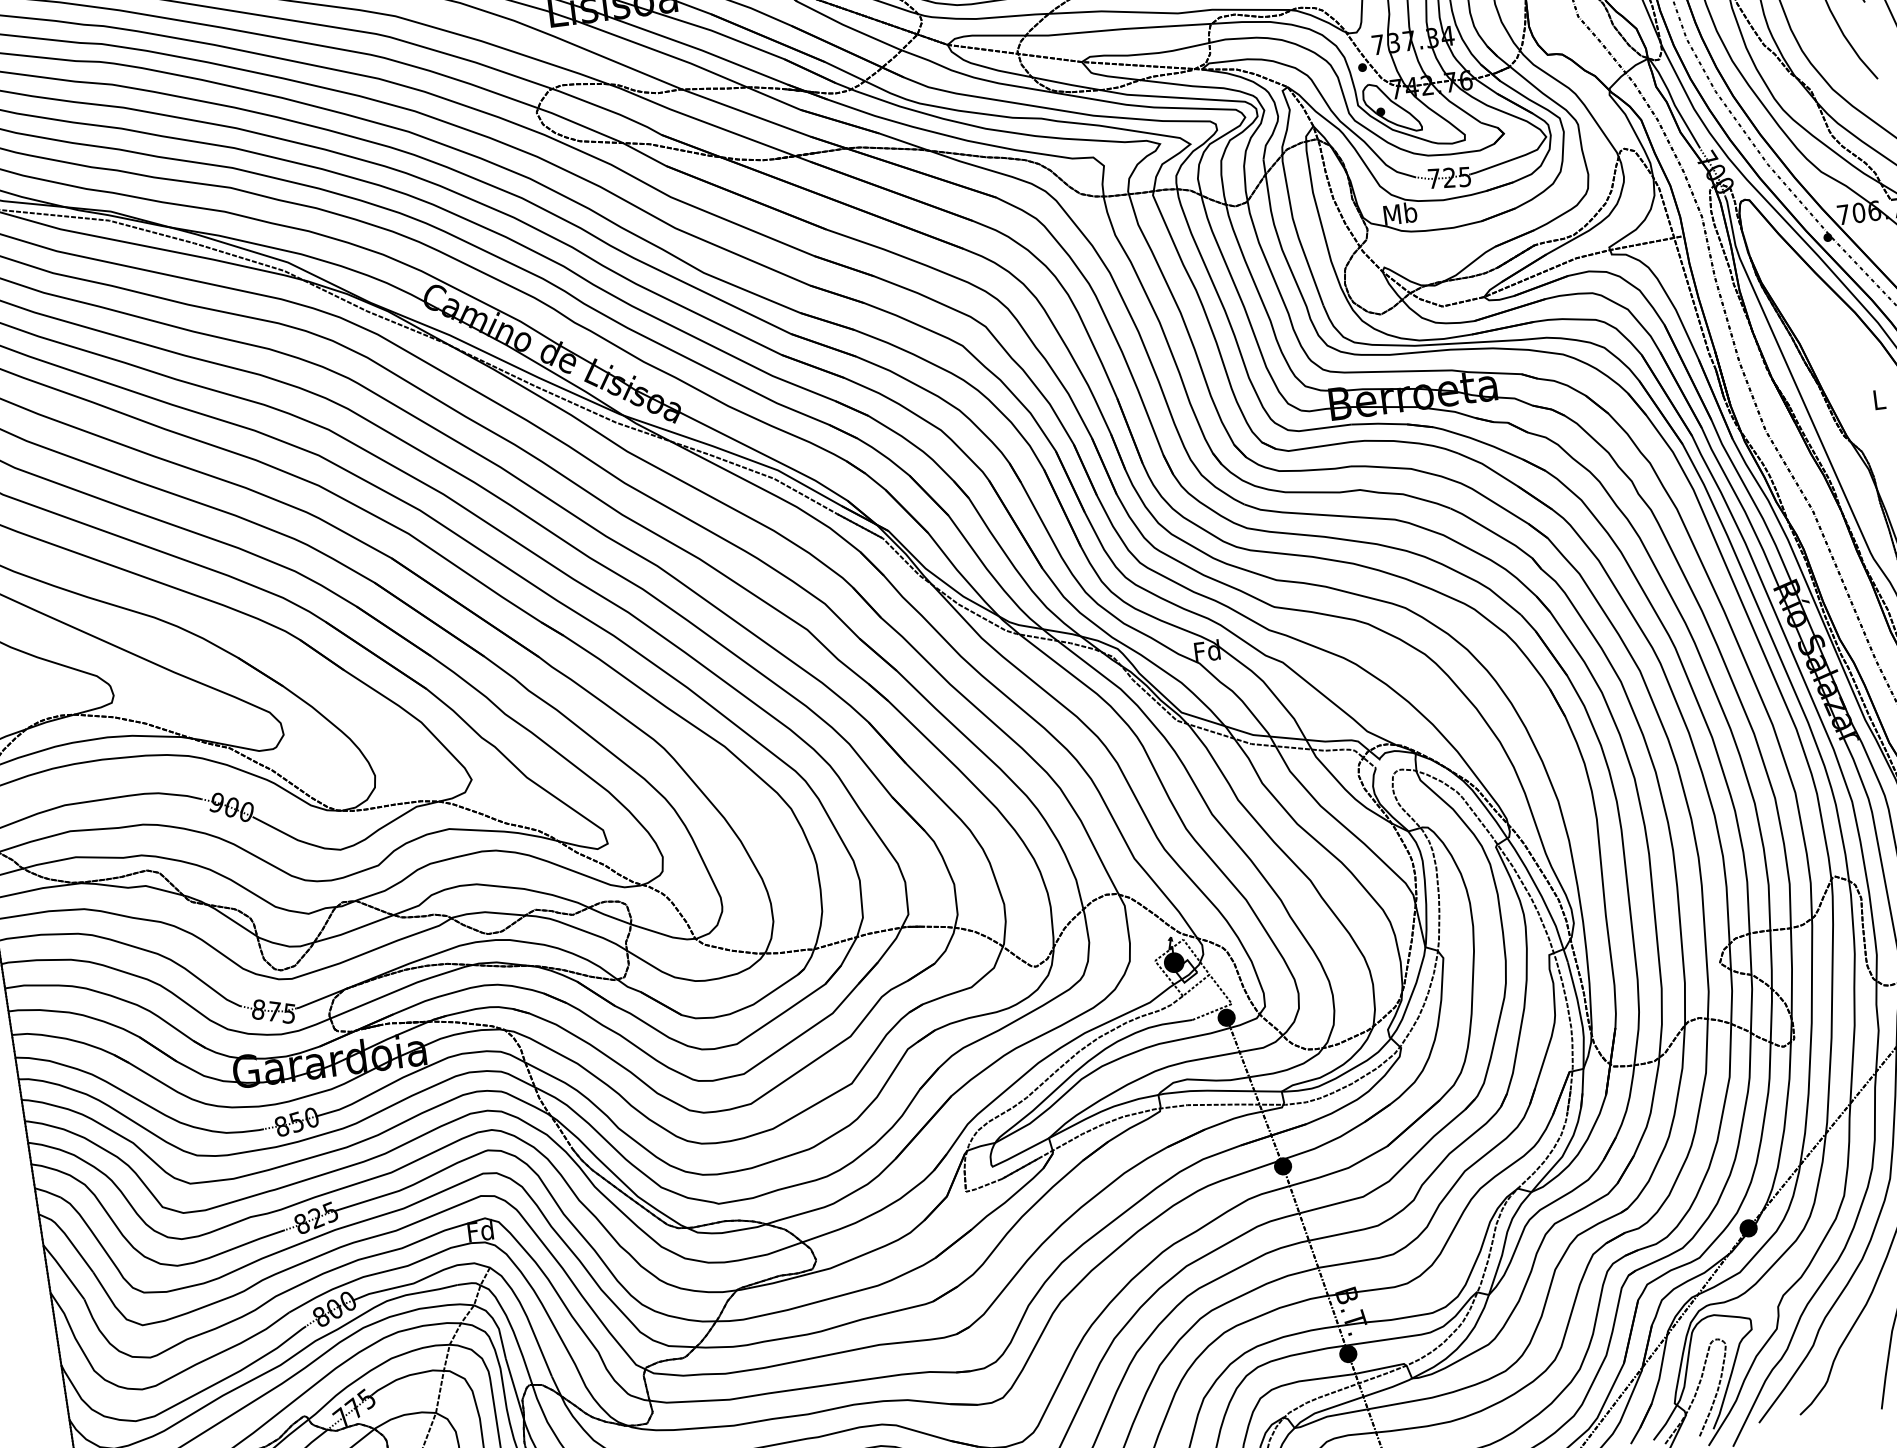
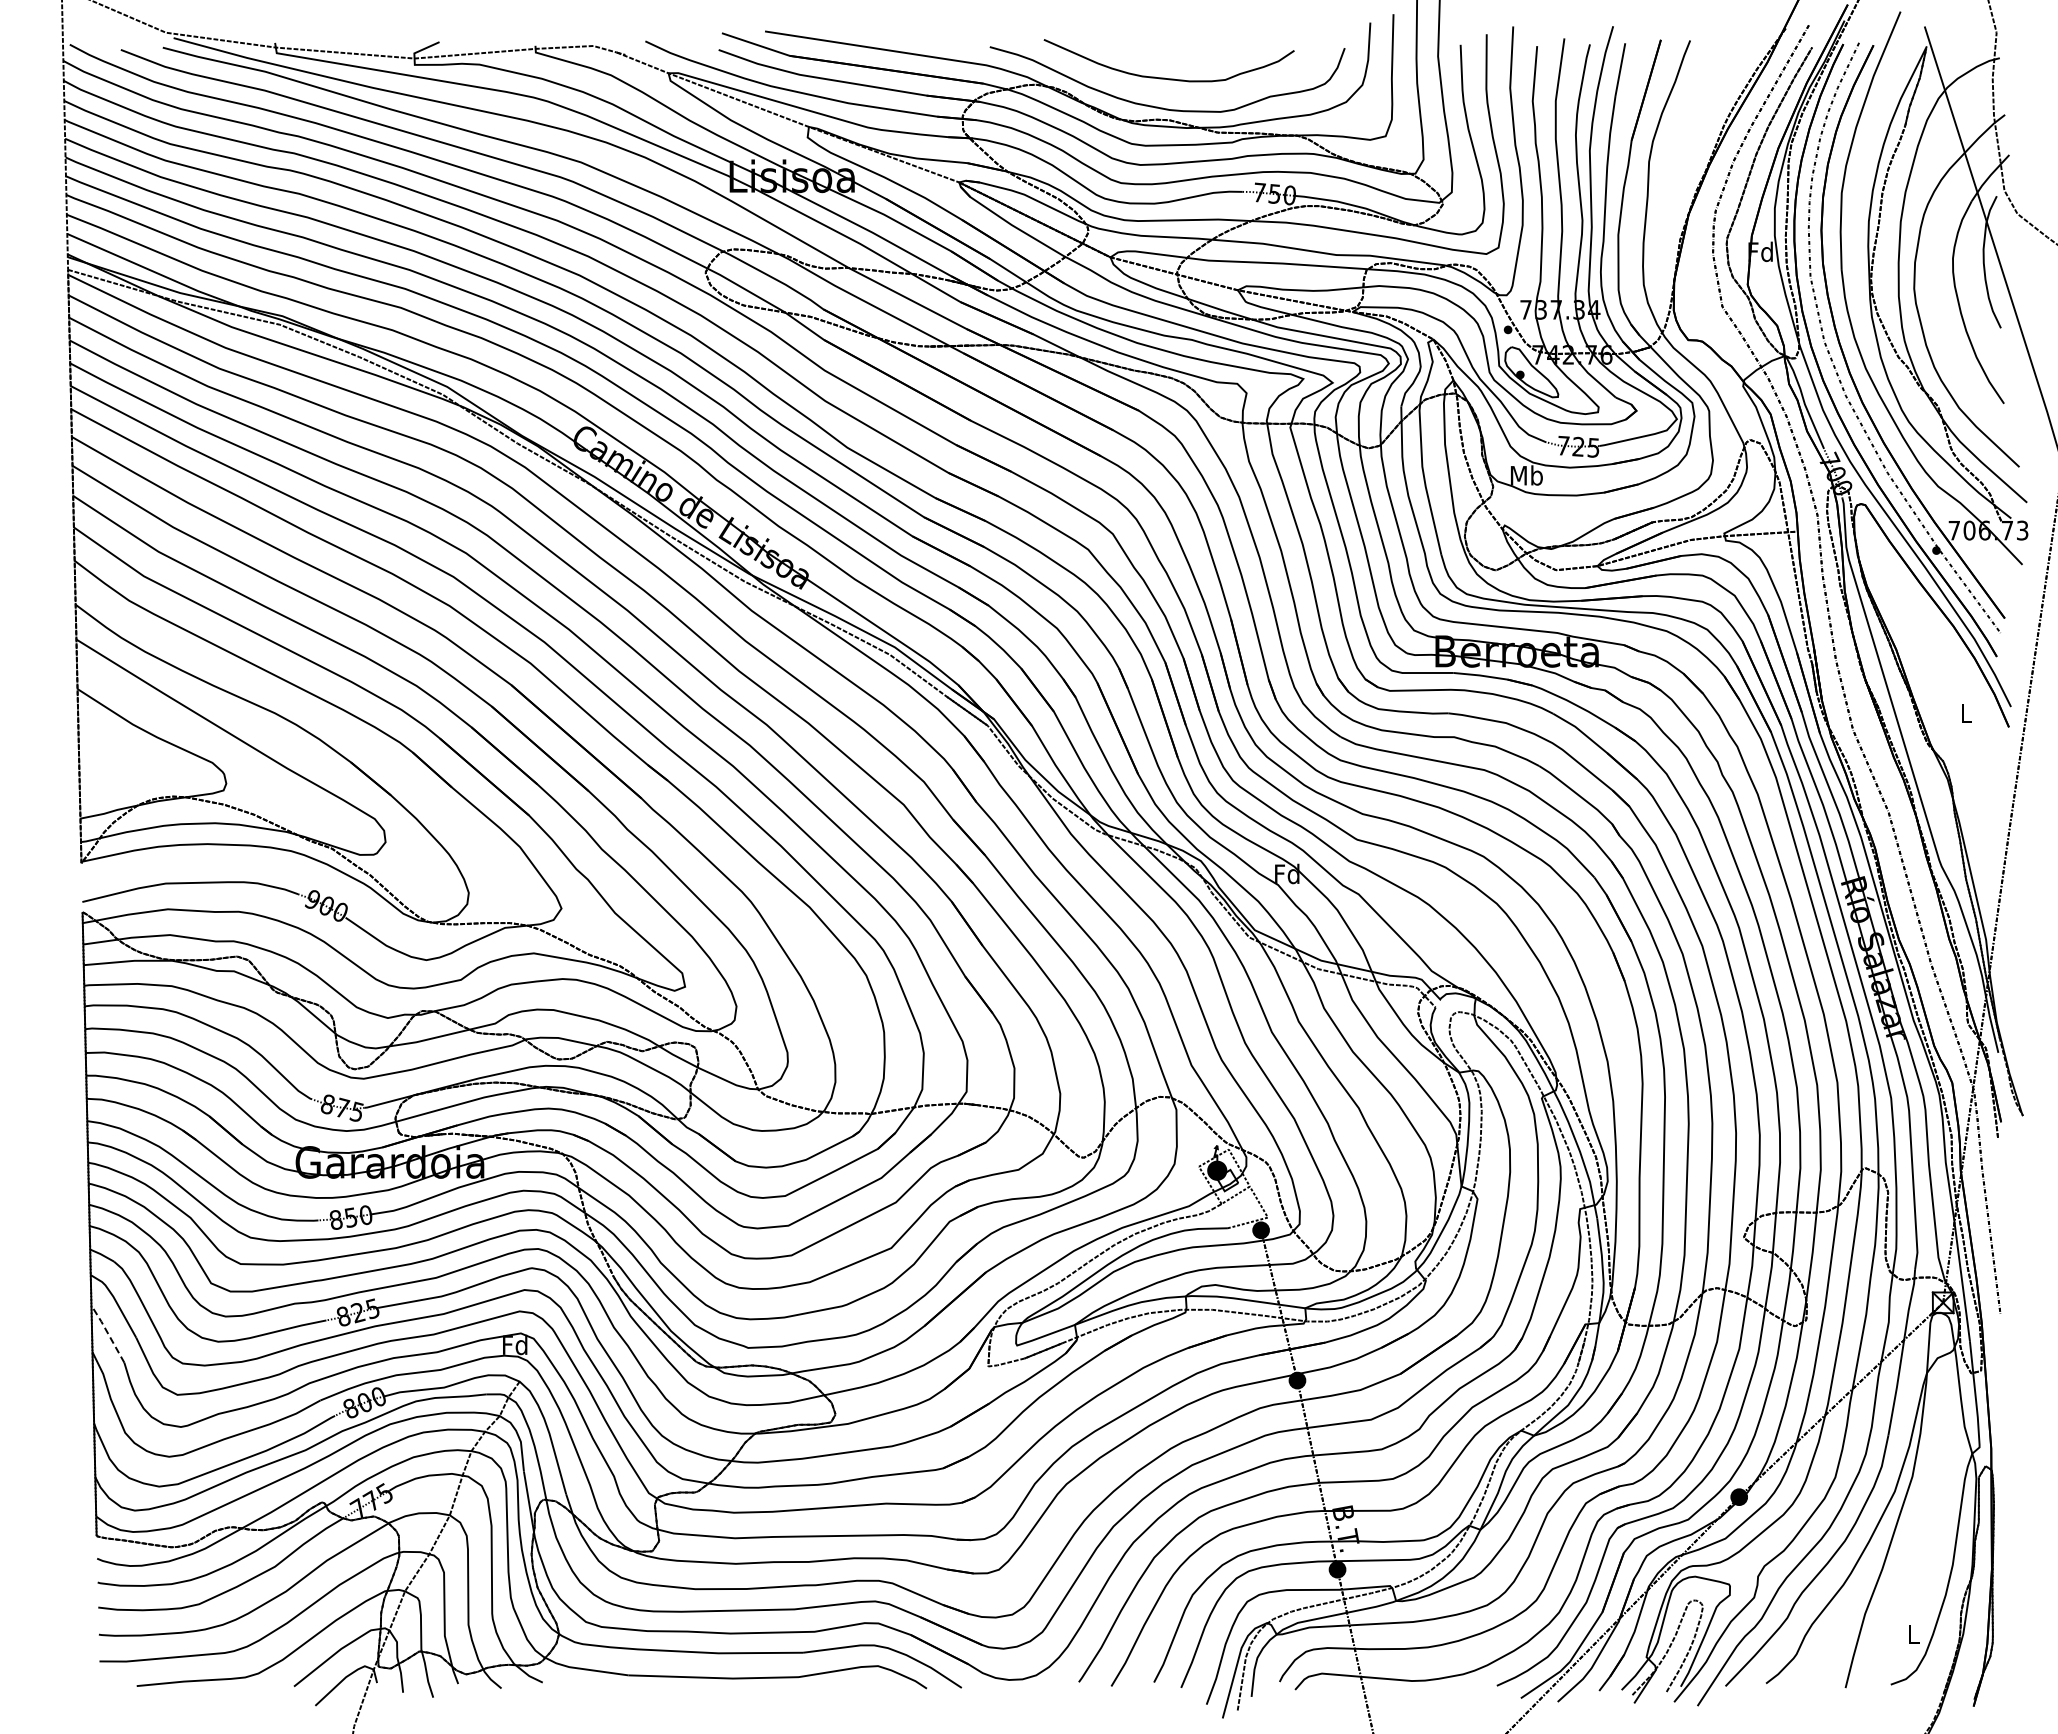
line: (63, 1270) -> (107, 1332), solid -> dashed

